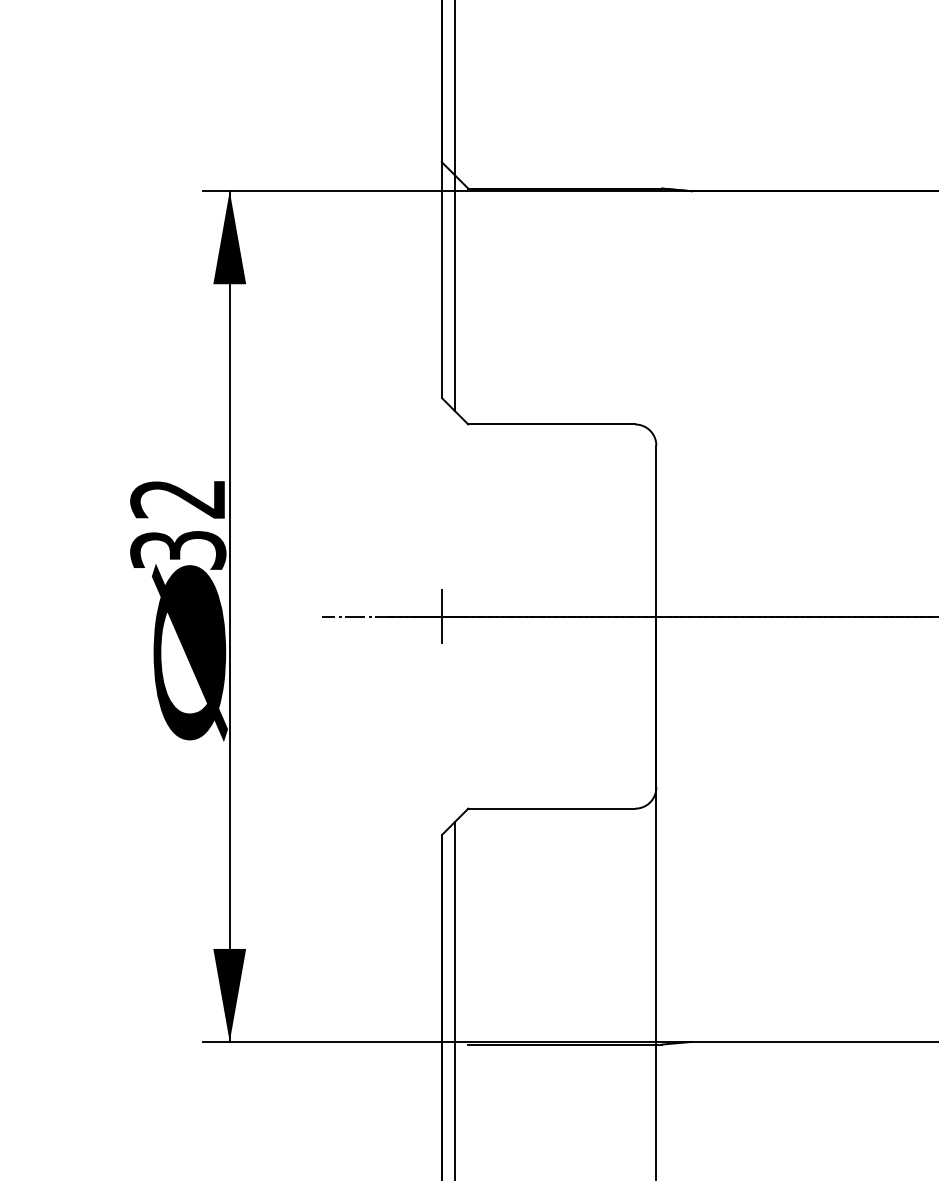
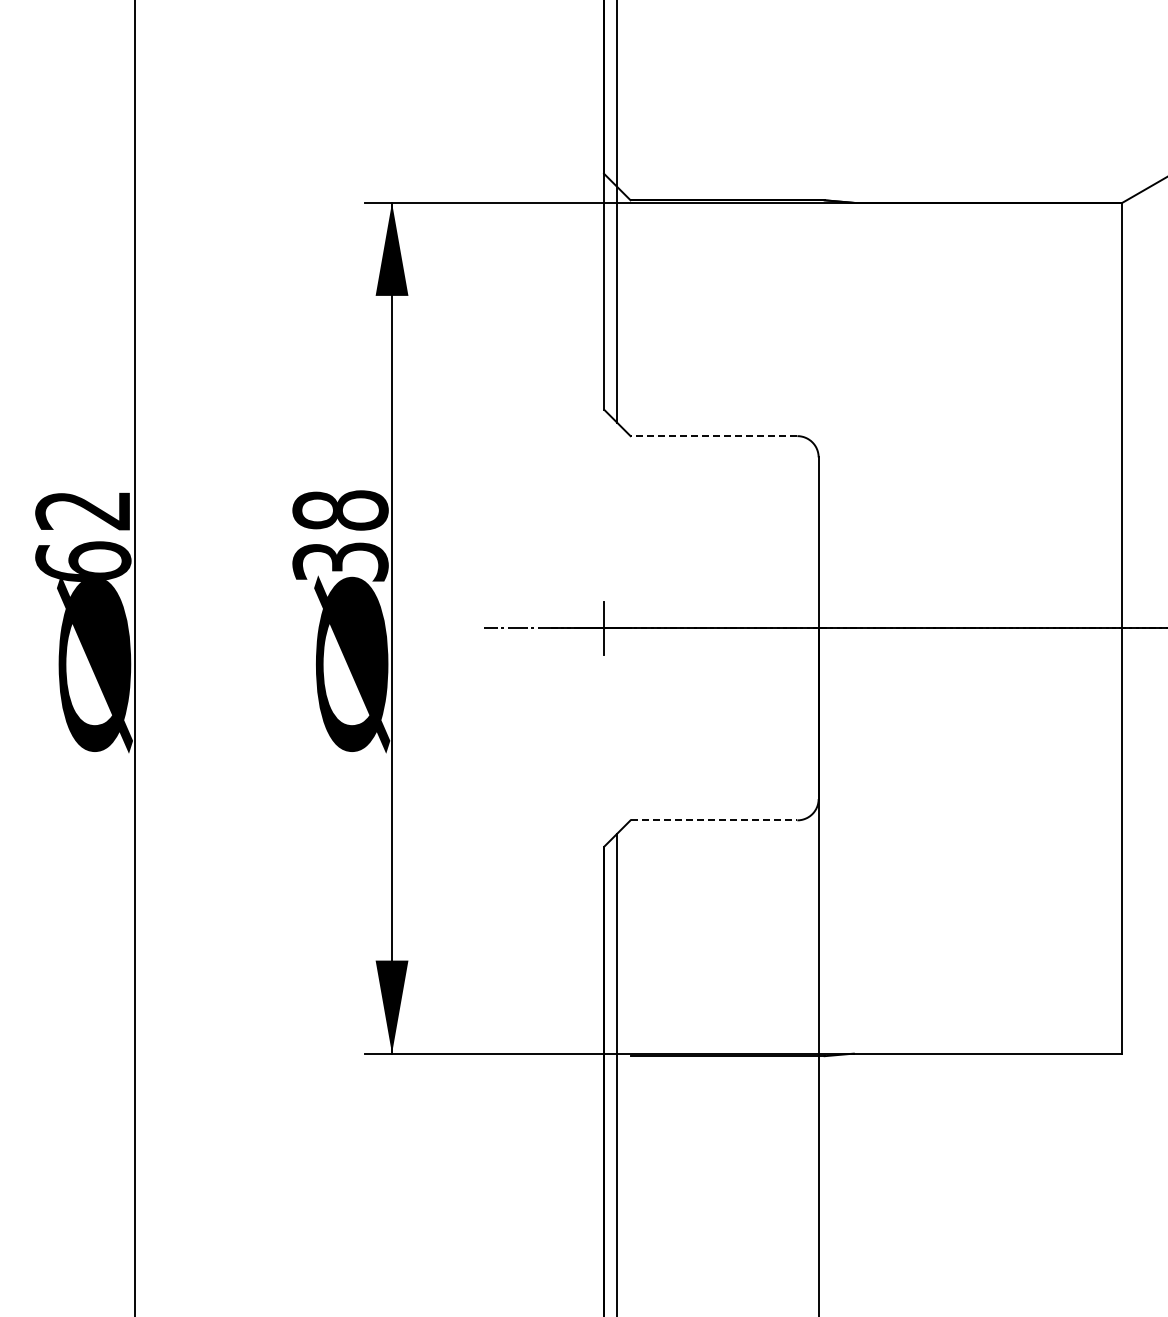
line: (551, 424) -> (713, 436), solid -> dashed
text: (178, 498) -> (340, 510), 32 -> 38
line: (552, 808) -> (714, 820), solid -> dashed

